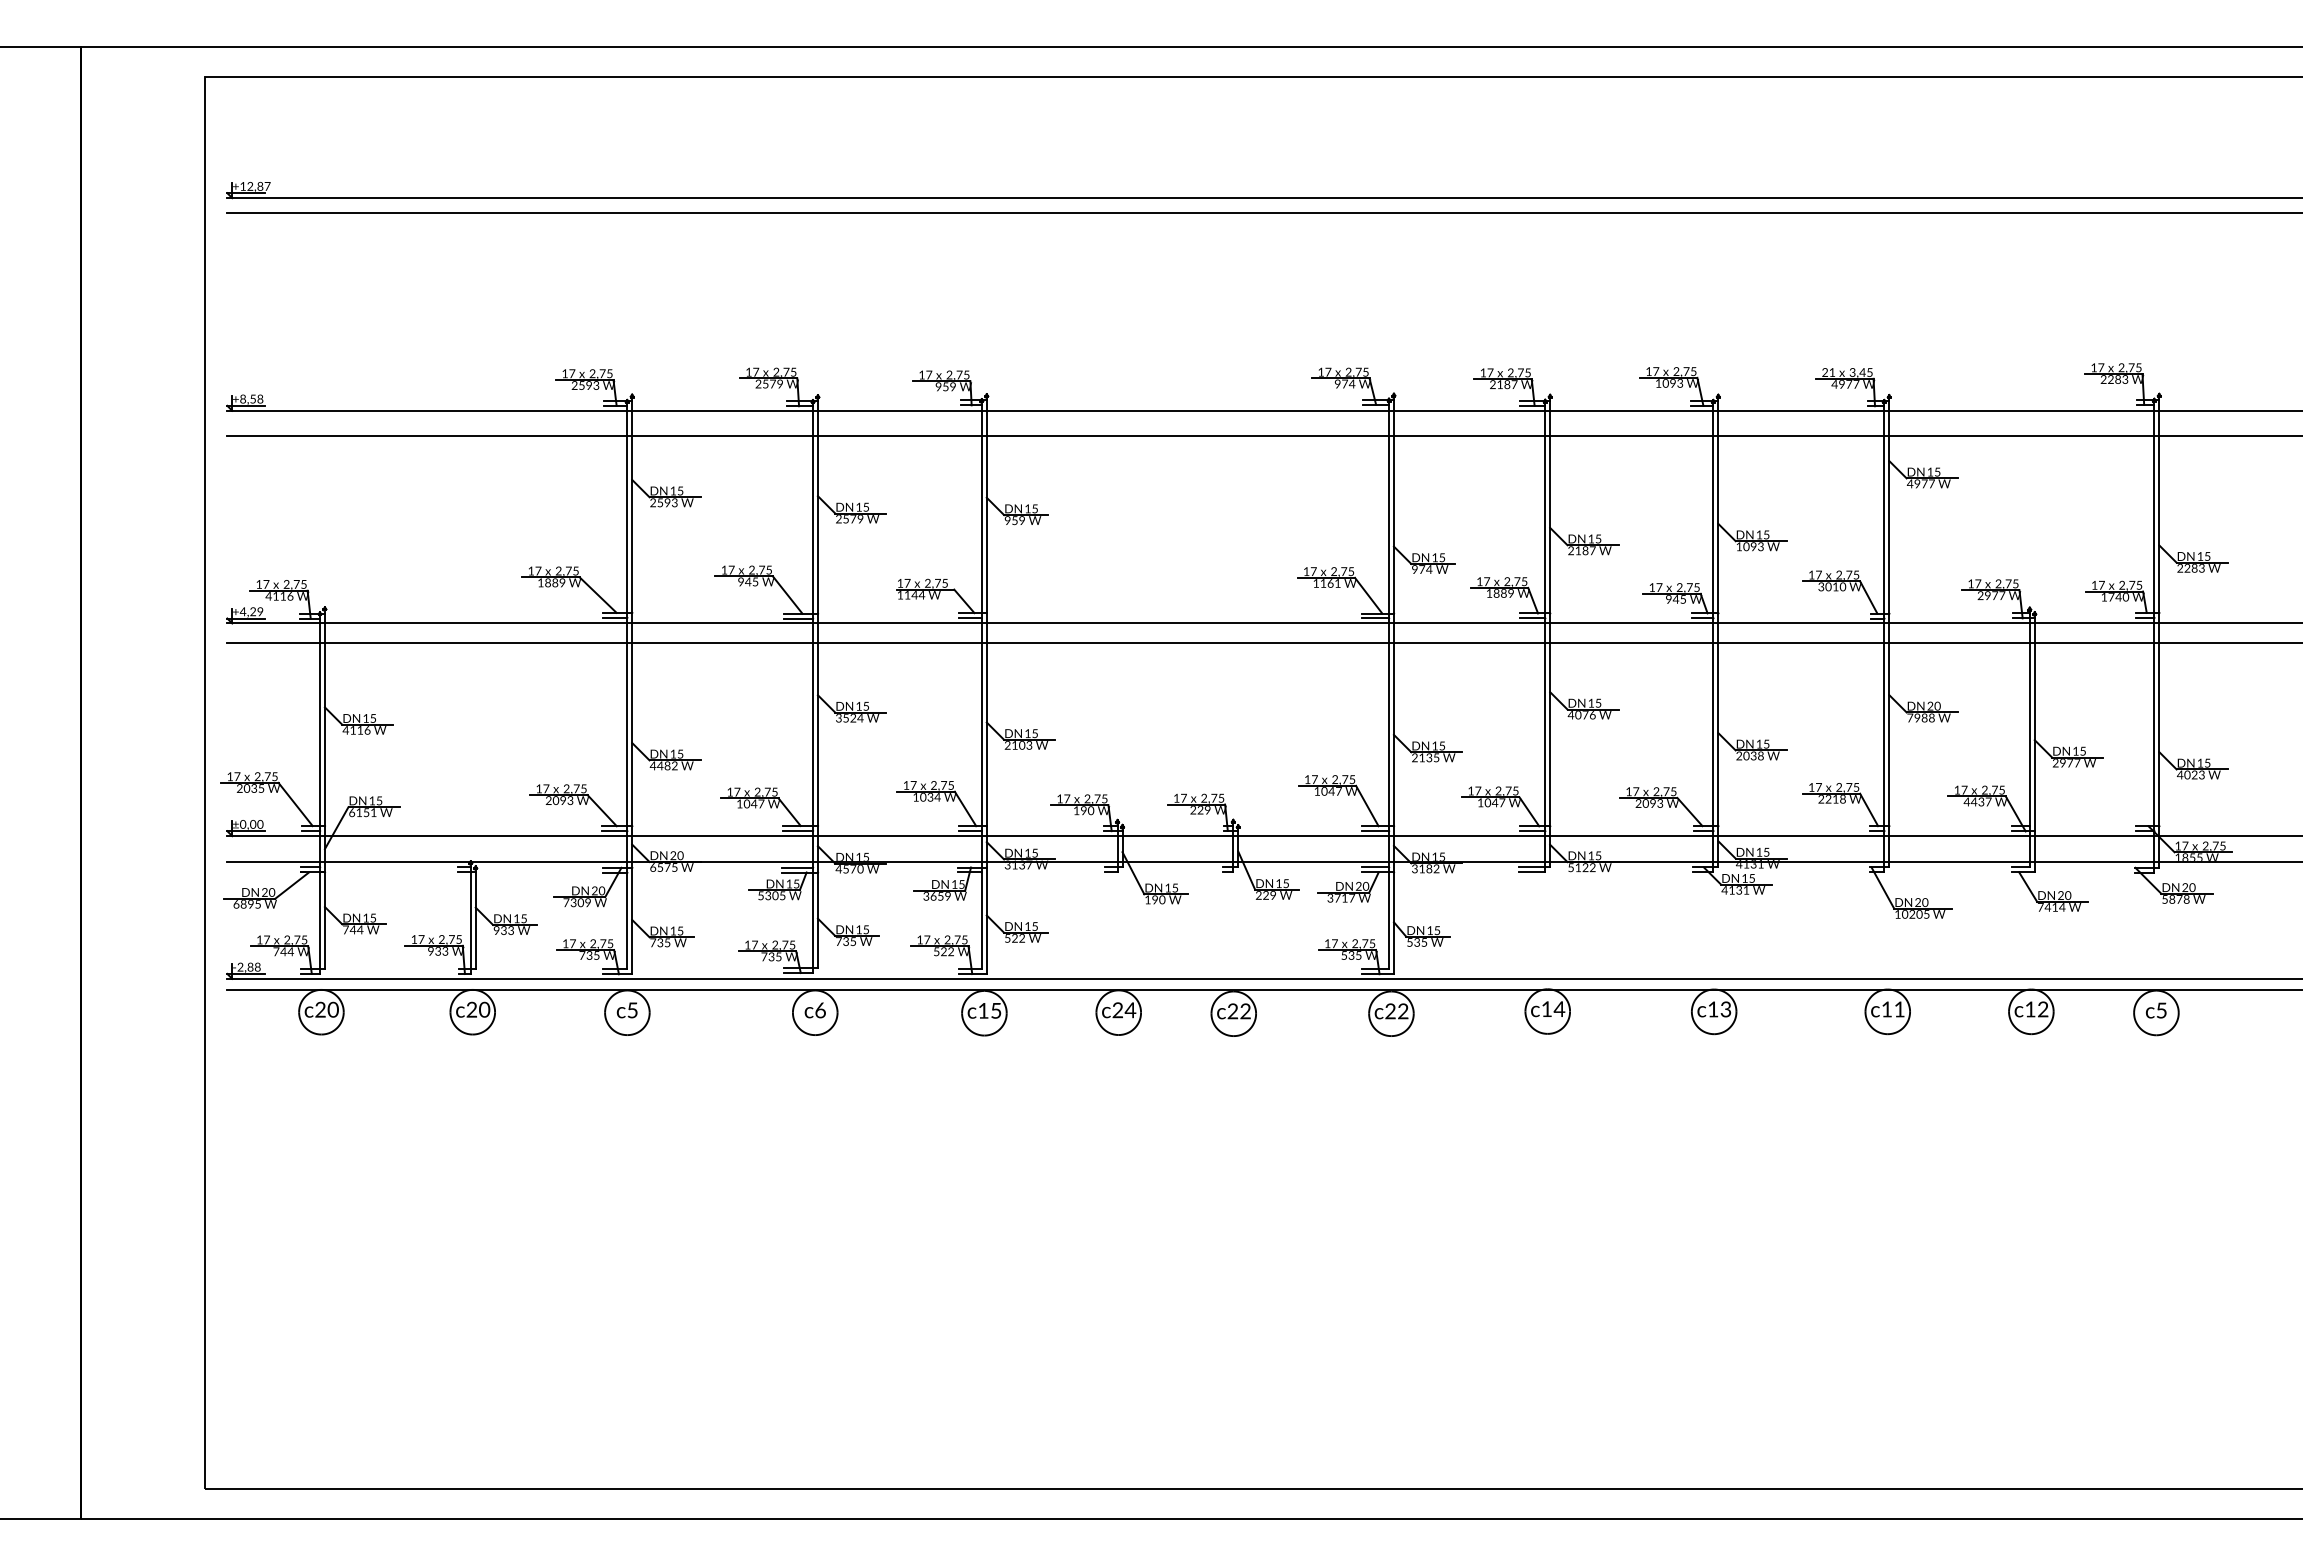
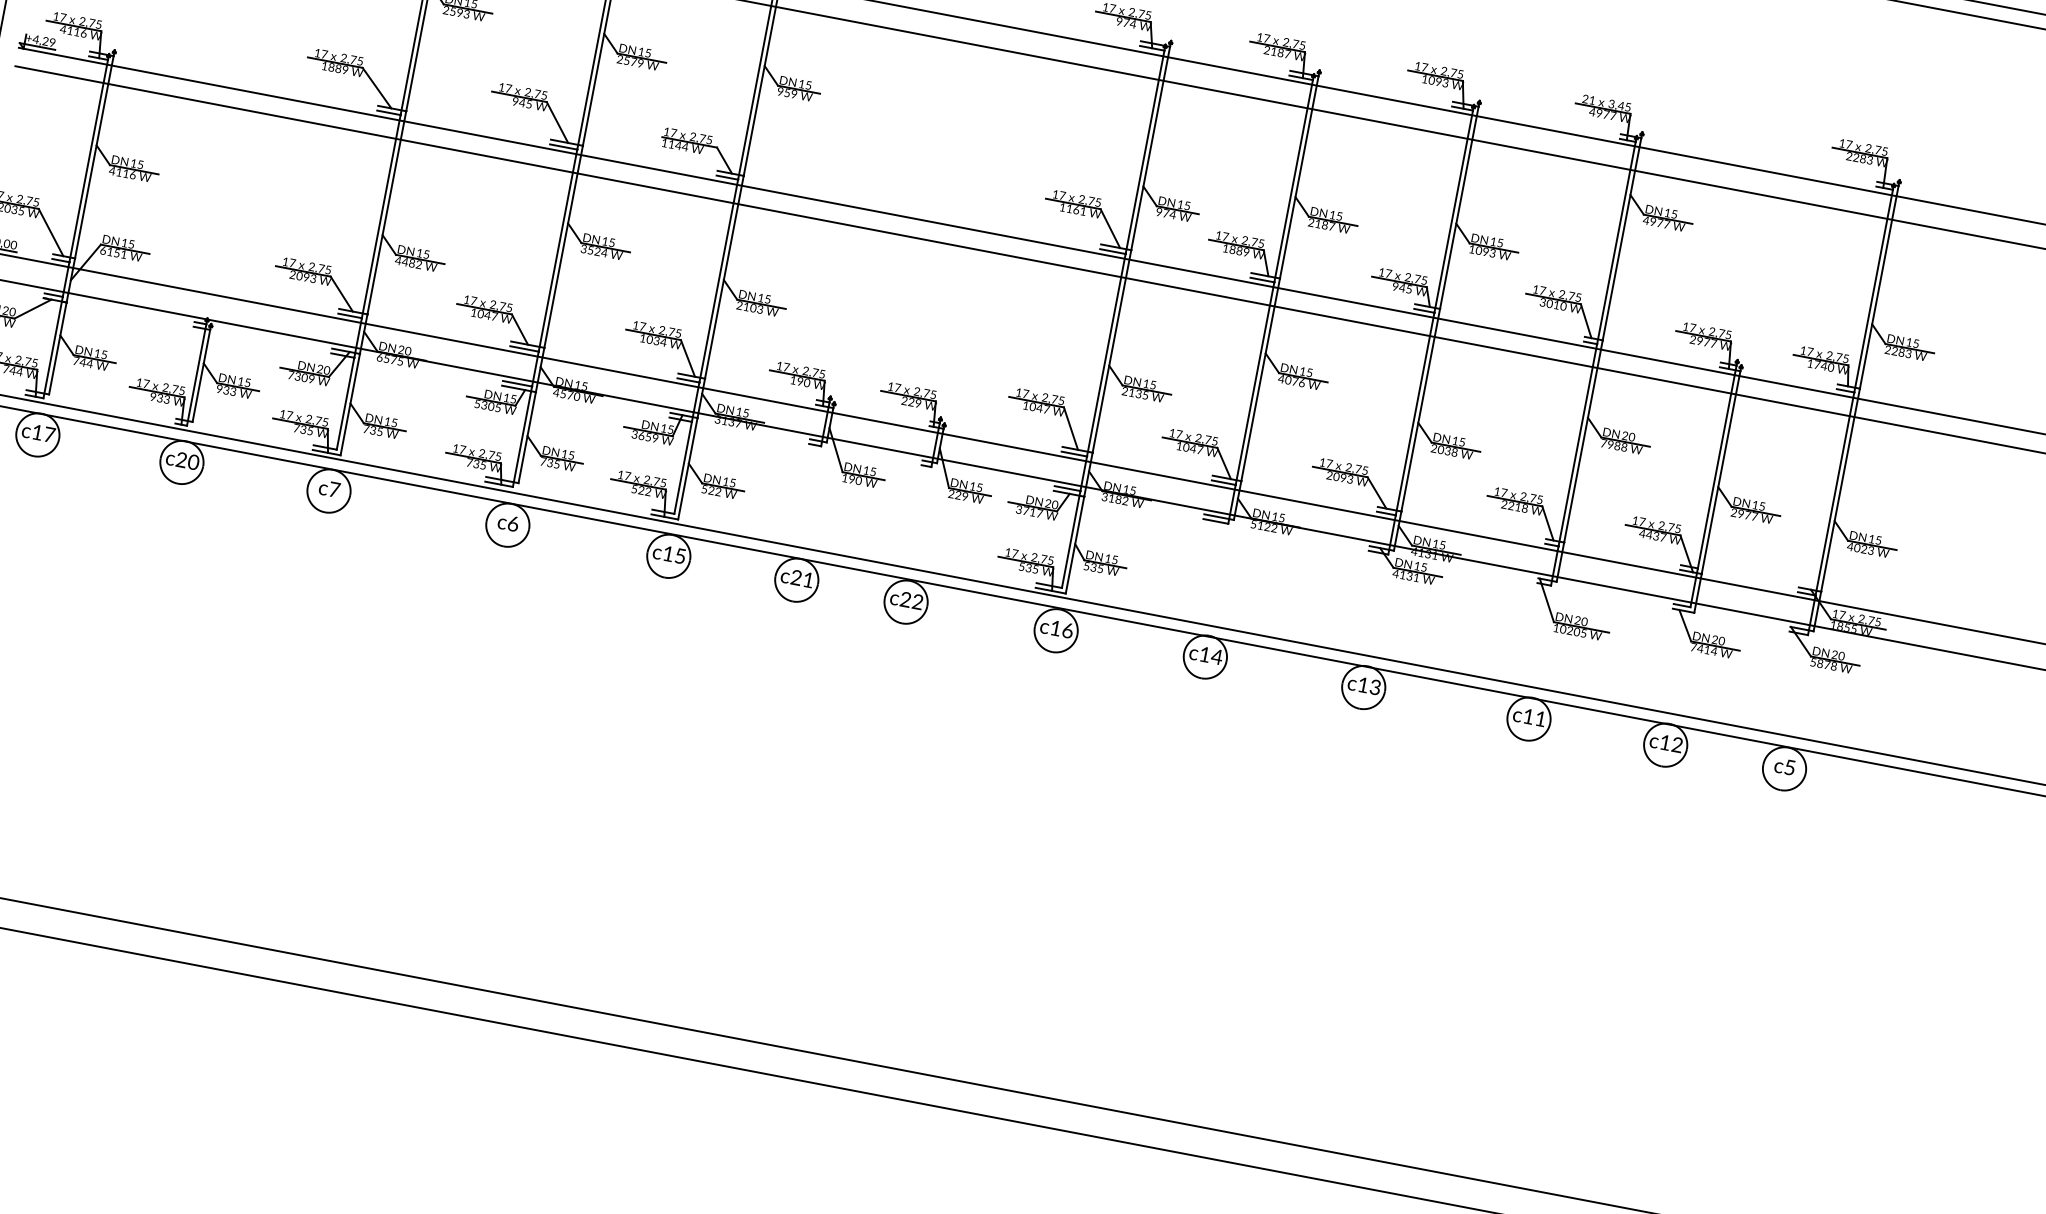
text: (326, 1009) -> (43, 433), c20 -> c17
text: (632, 1010) -> (334, 489), c5 -> c7
text: (1130, 1010) -> (808, 580), c24 -> c21
text: (1396, 1011) -> (1061, 629), c22 -> c16

